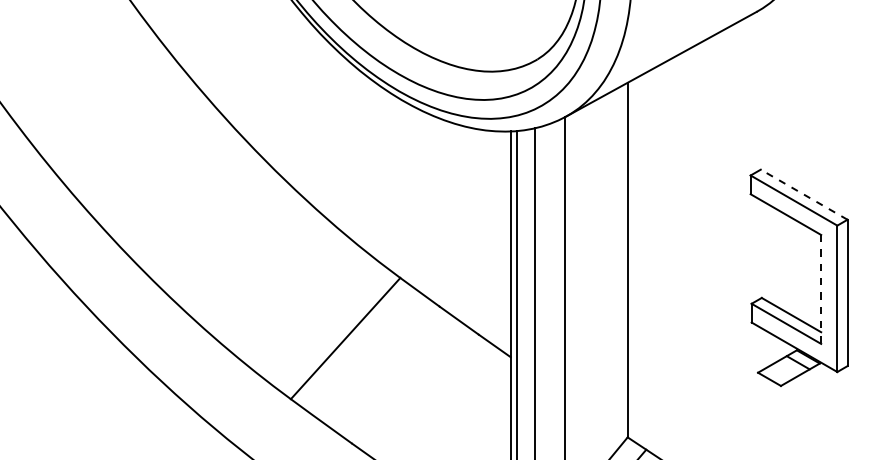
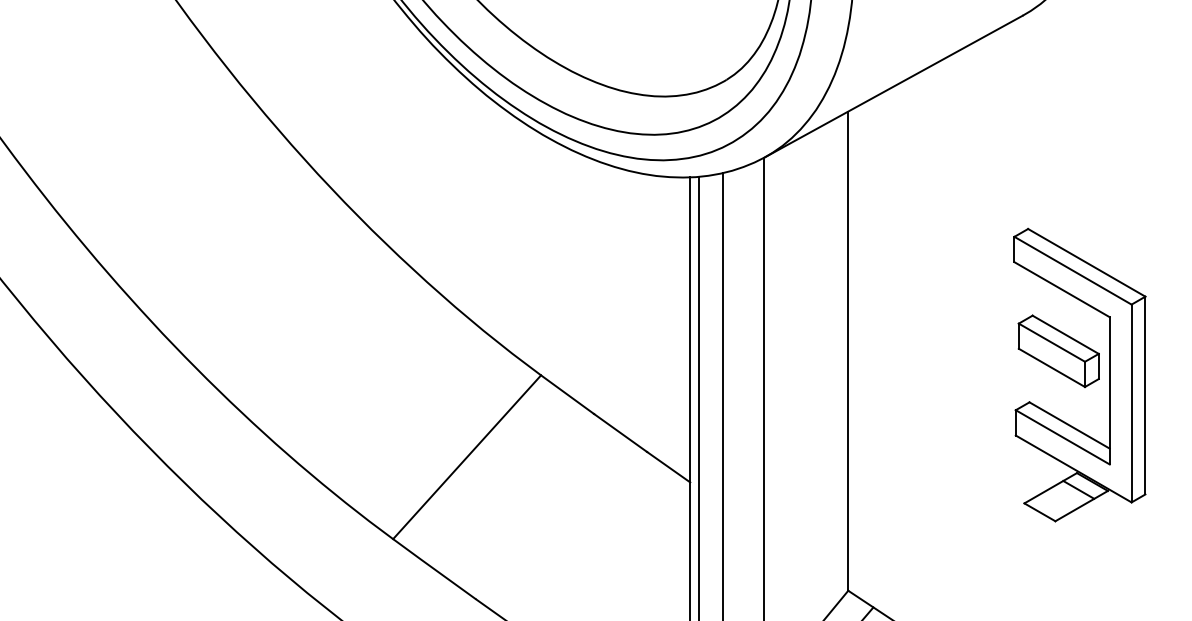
line: (803, 194) -> (1086, 262), dashed -> solid
part: (783, 260) -> (1058, 351), added
line: (820, 289) -> (1109, 390), dashed -> solid

